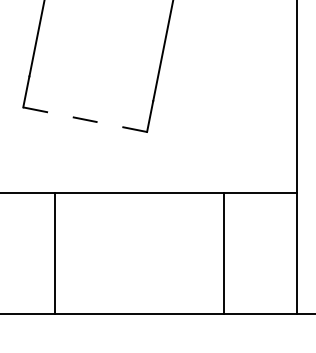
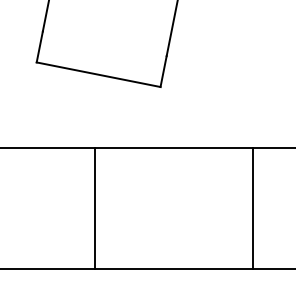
line: (85, 119) -> (98, 74), dashed -> solid
line: (55, 253) -> (94, 208), moved
line: (224, 253) -> (252, 208), moved

